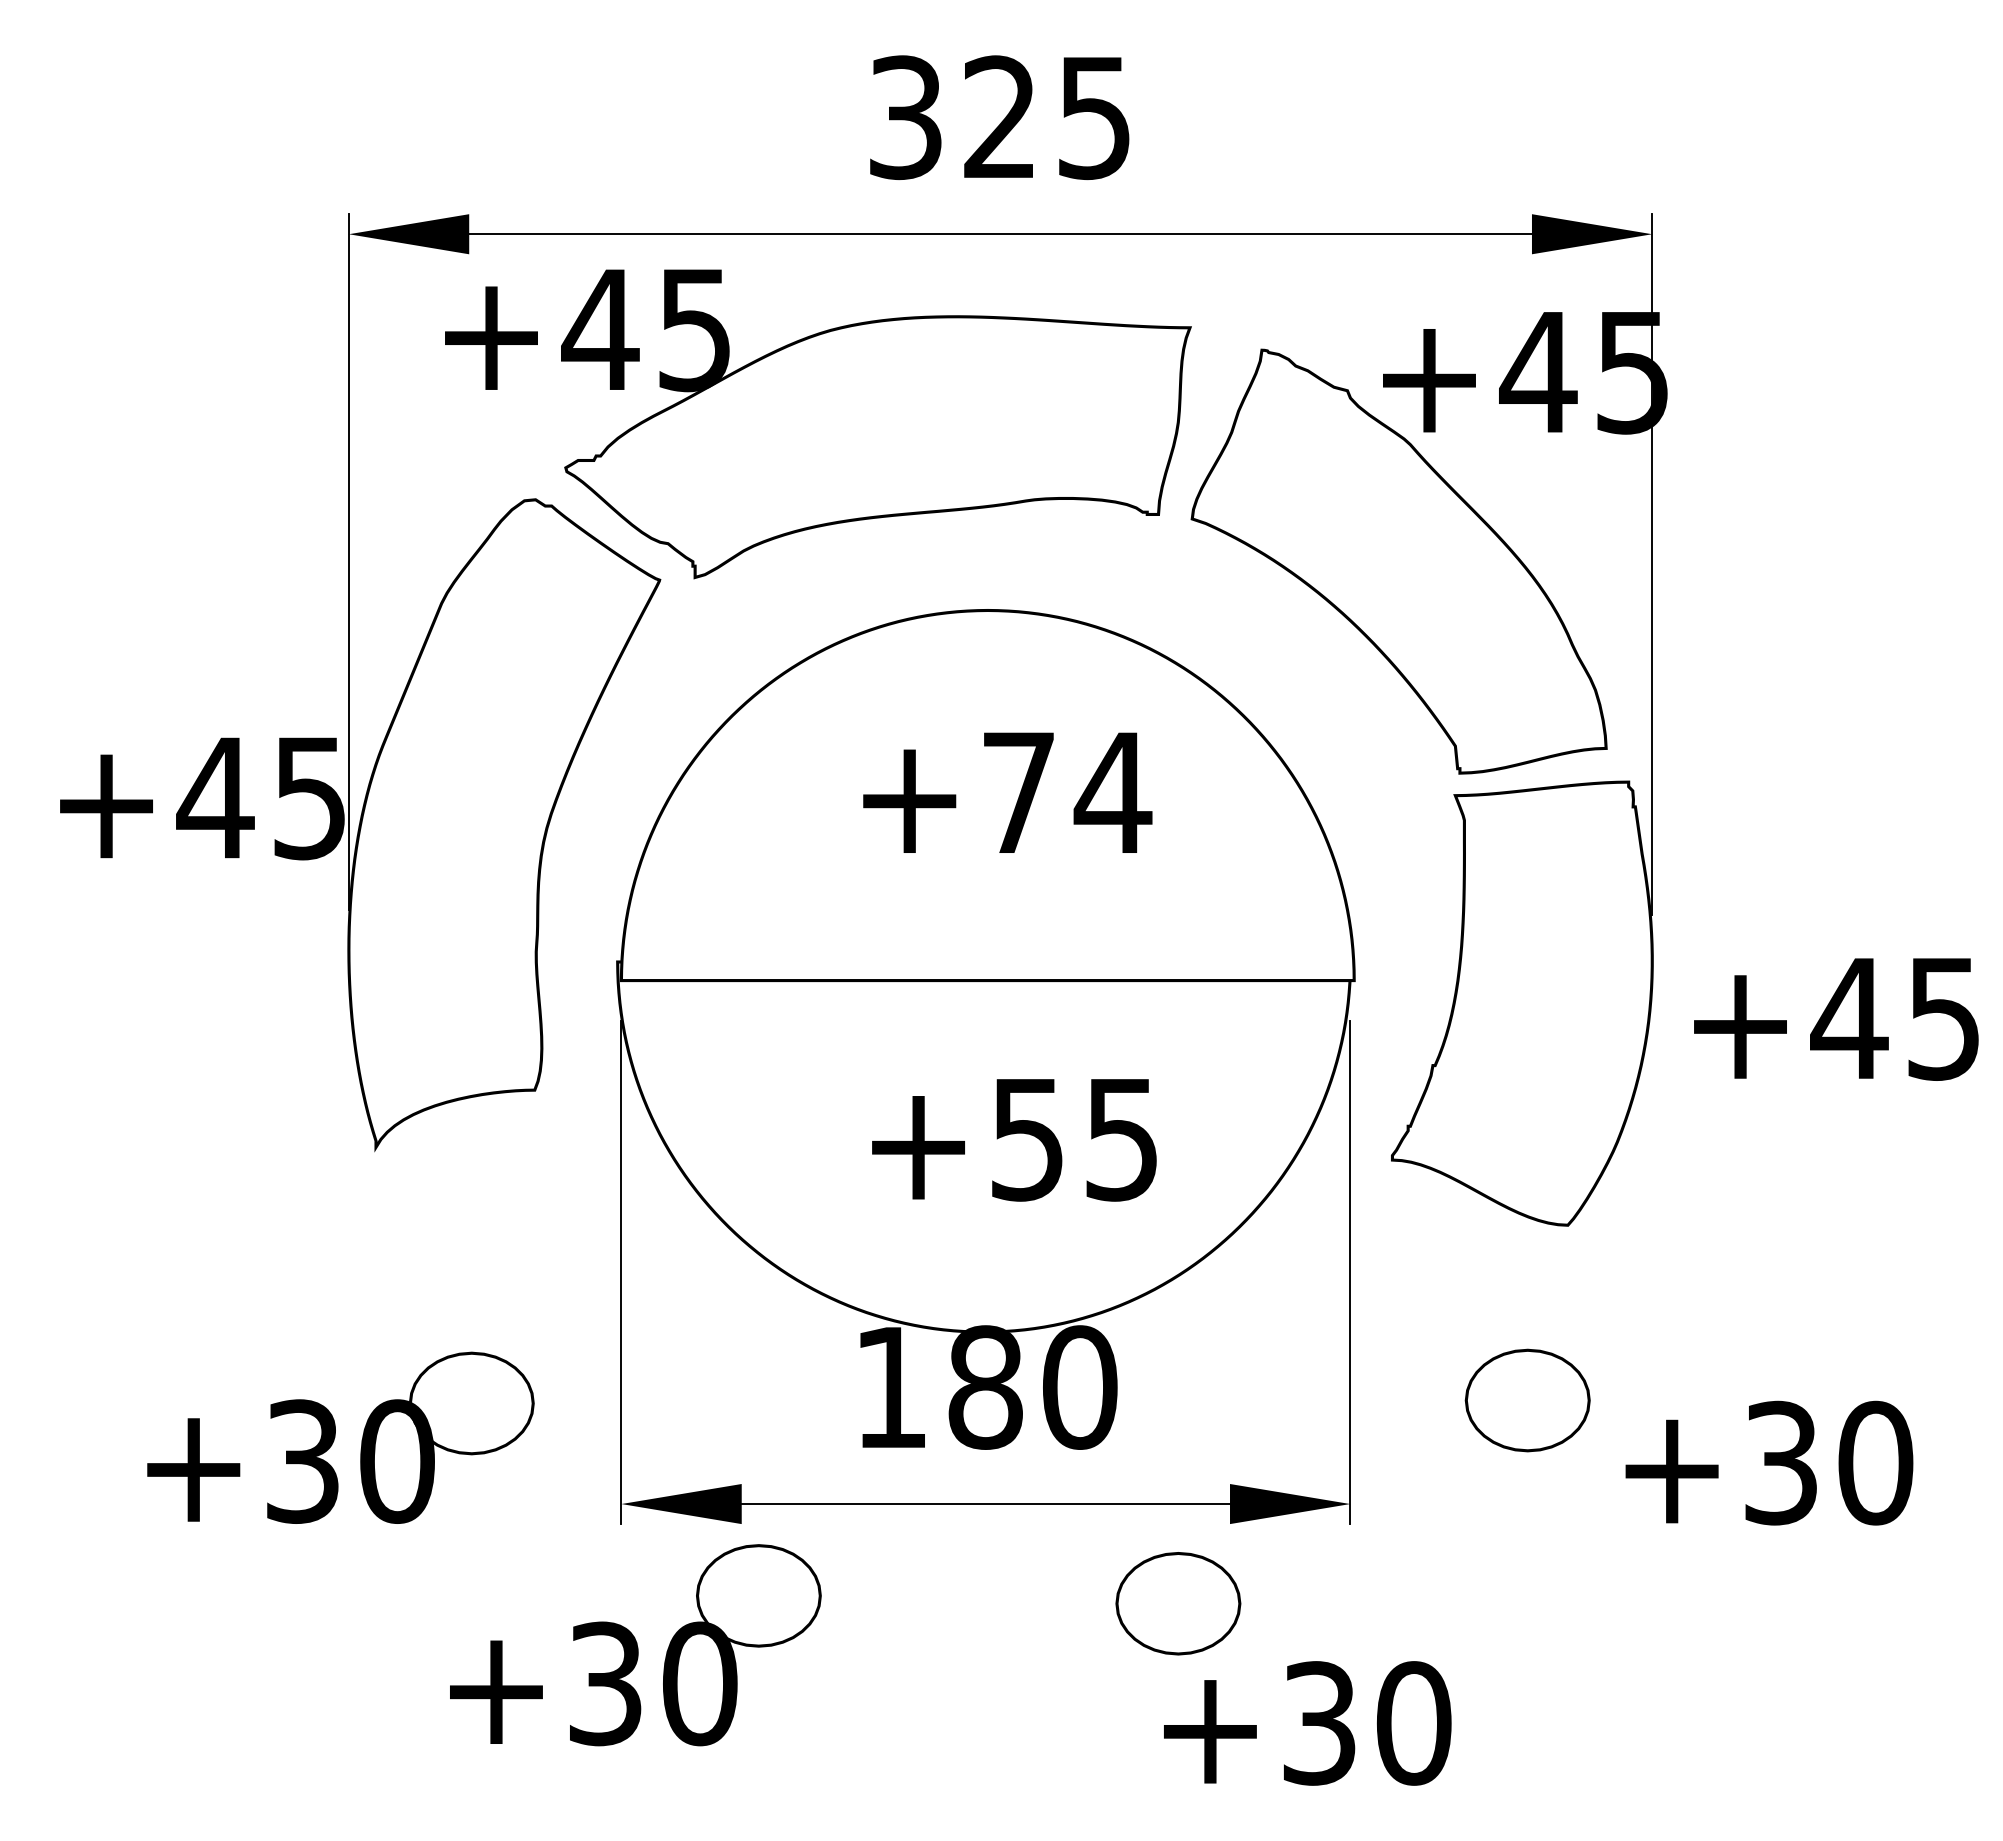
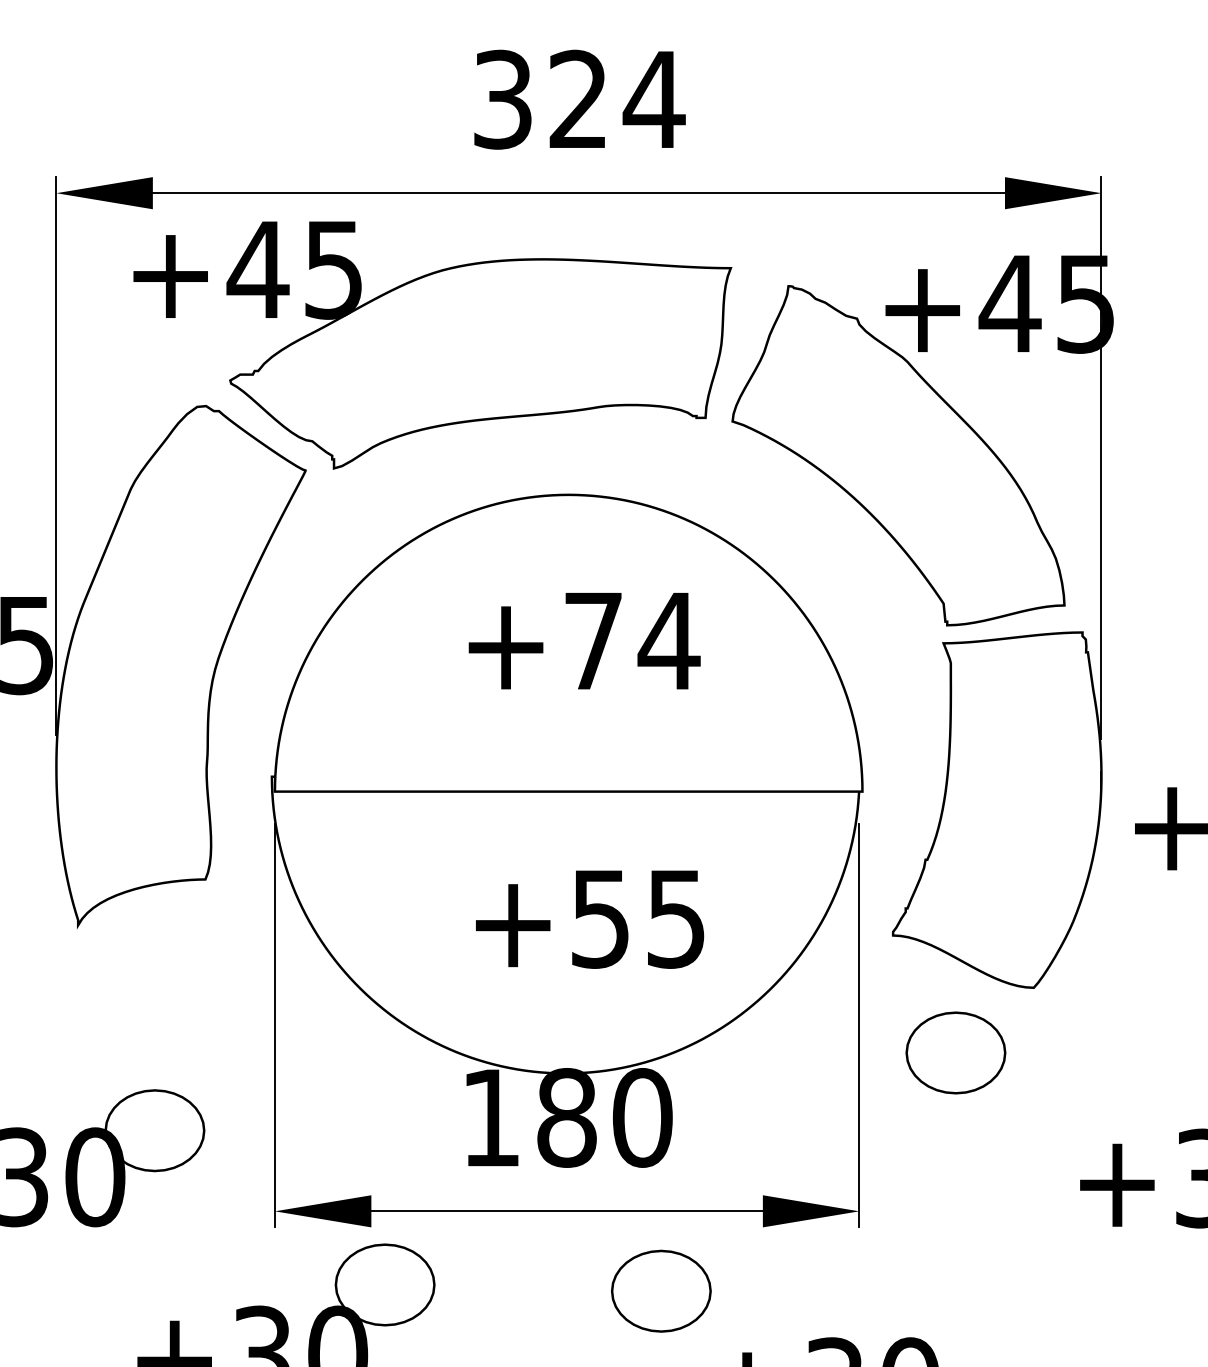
text: (1094, 118) -> (654, 100), 325 -> 324
part: (1527, 1400) -> (955, 1052), moved
part: (1178, 1603) -> (661, 1291), moved

